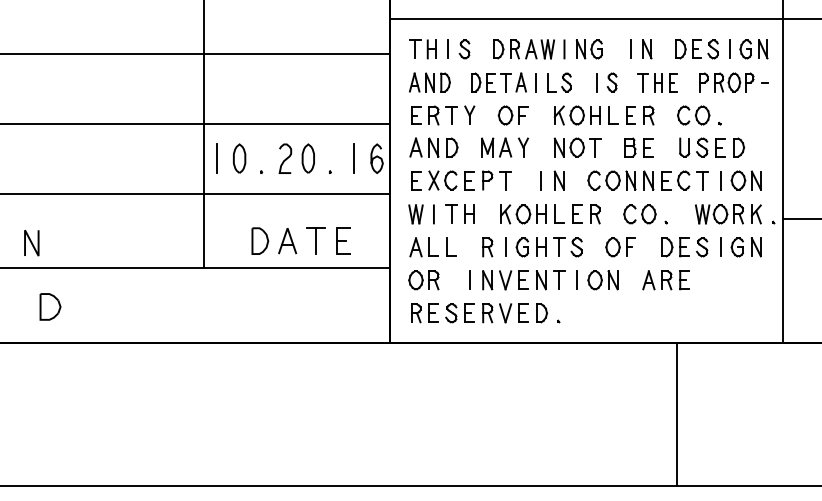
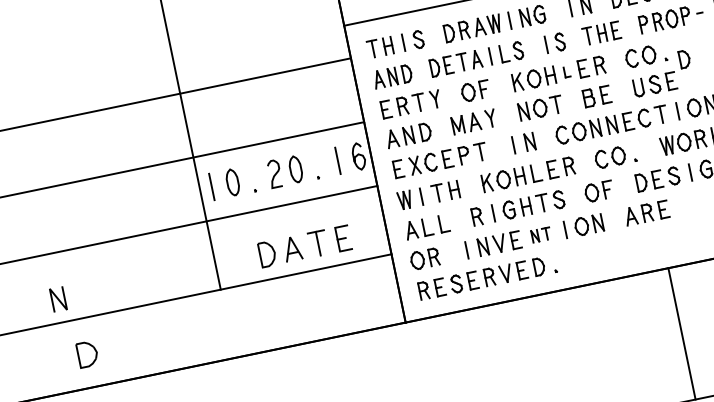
part: (613, 115) -> (567, 72), size x0.6
part: (739, 147) -> (685, 59), moved
part: (550, 280) -> (540, 235), size x0.7

